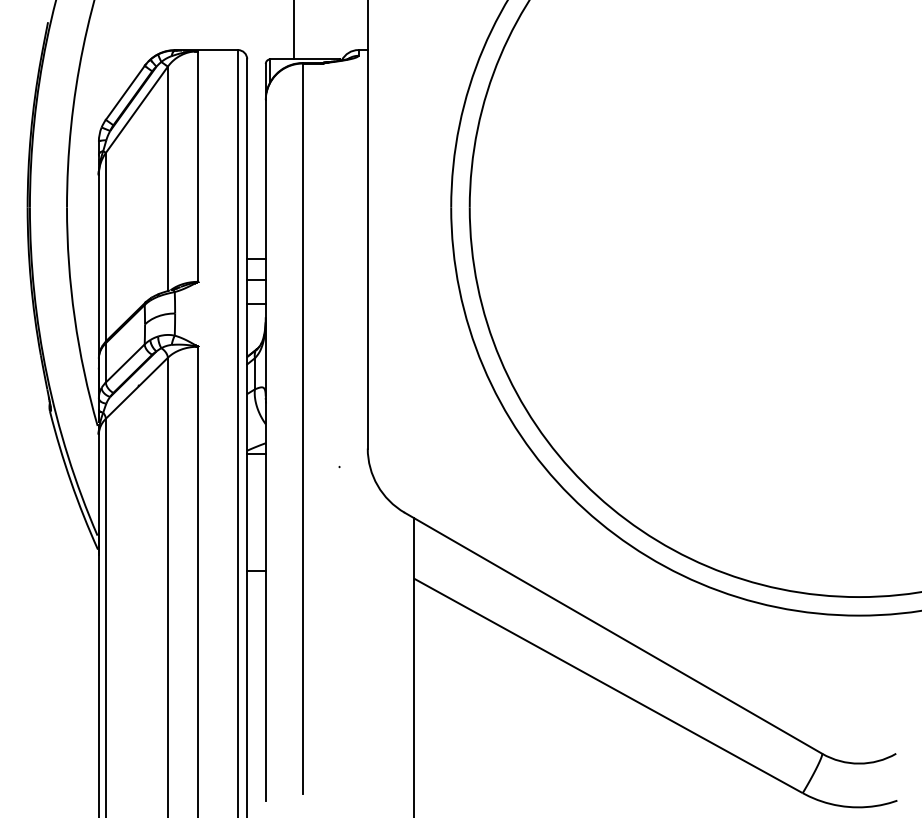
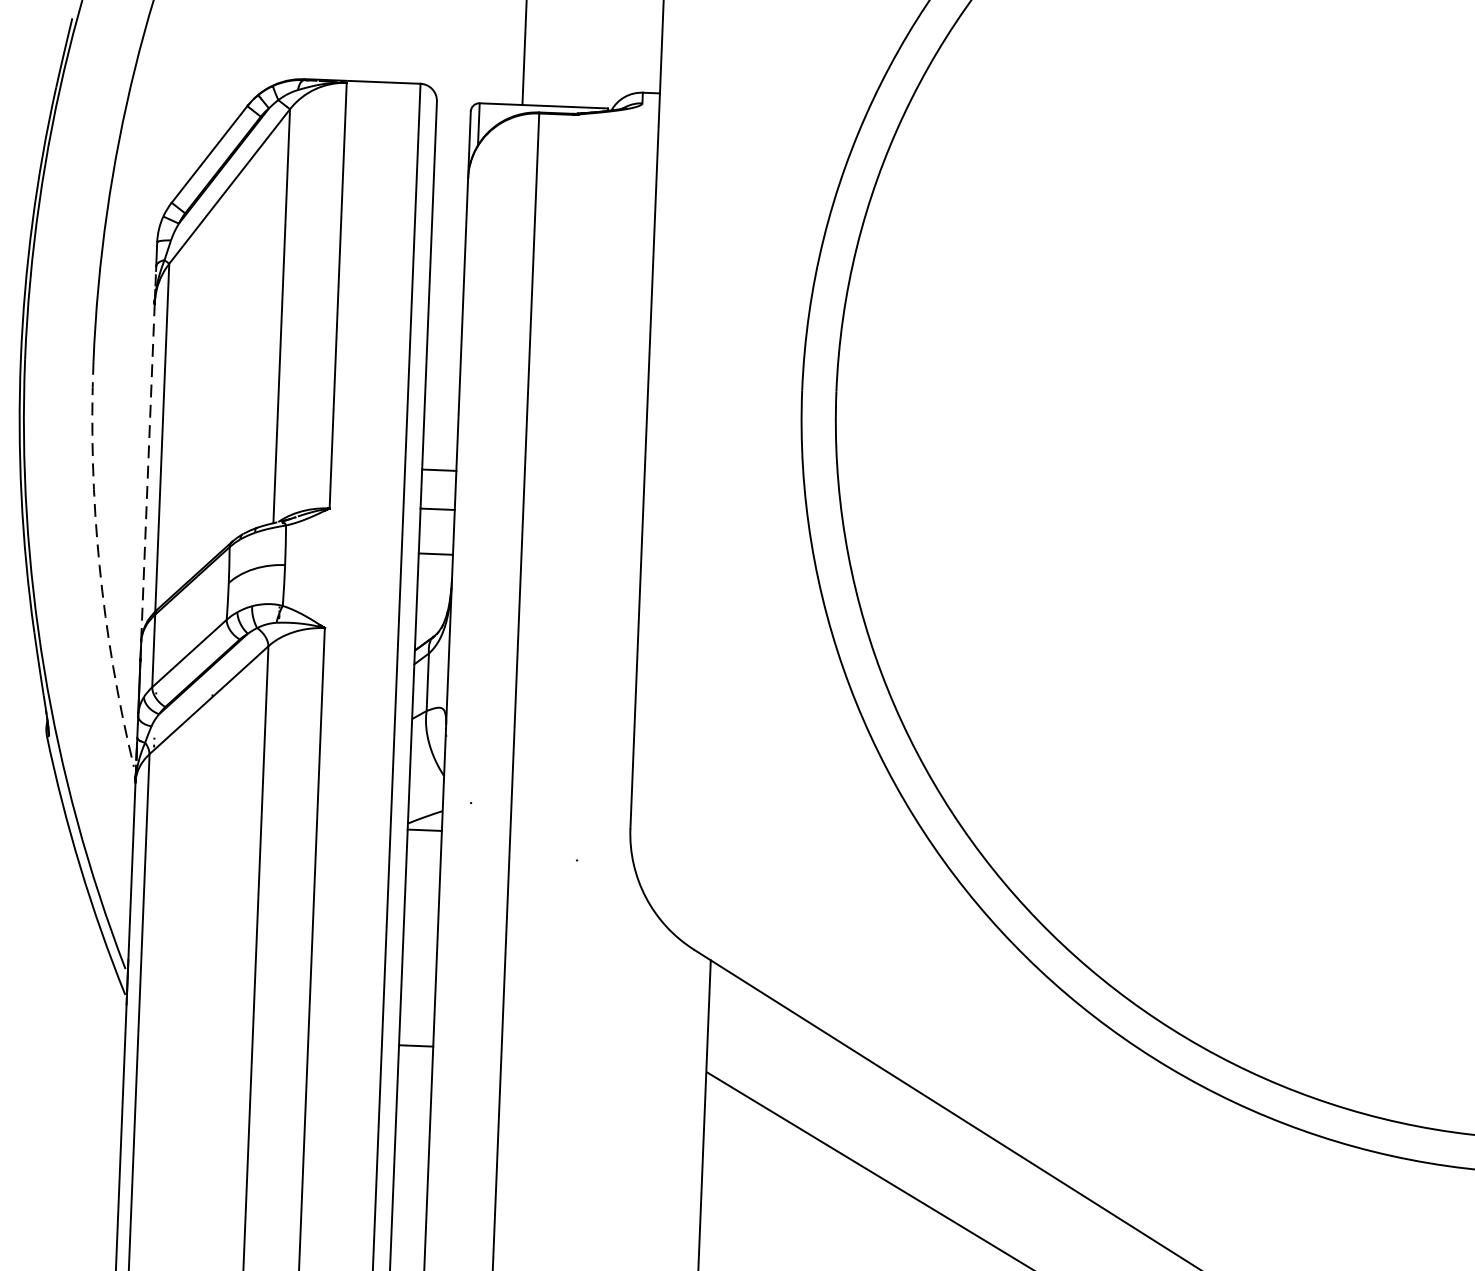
line: (98, 272) -> (146, 483), solid -> dashed
arc: (74, 317) -> (99, 565), solid -> dashed

